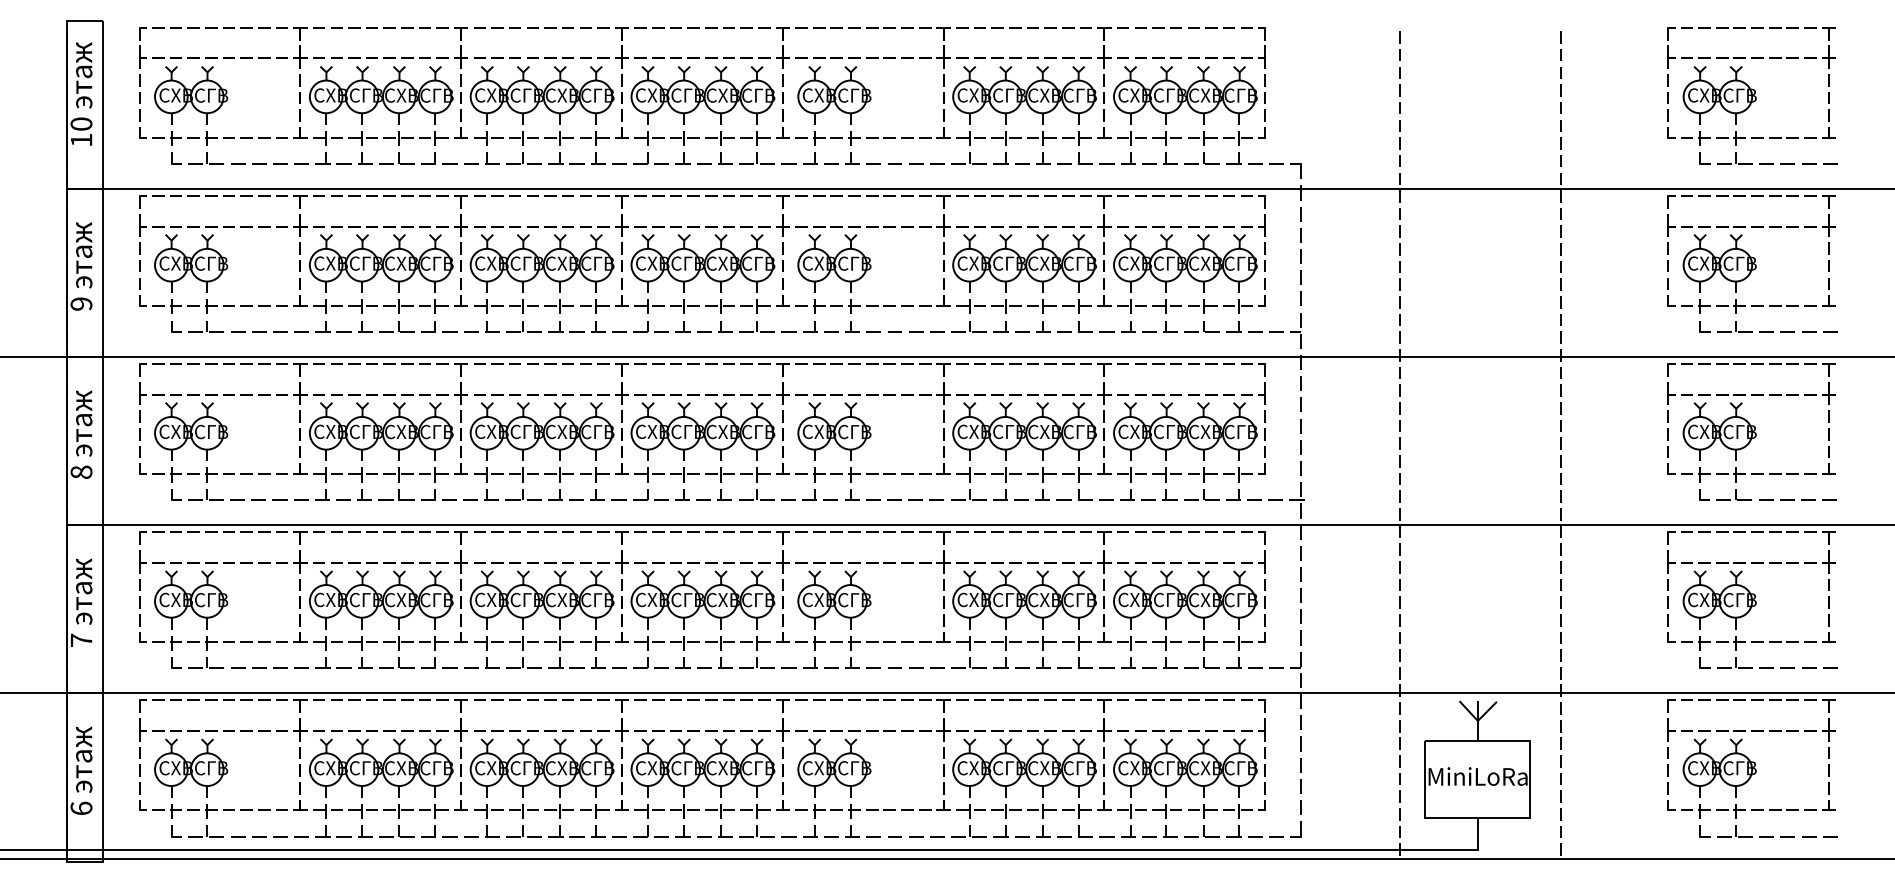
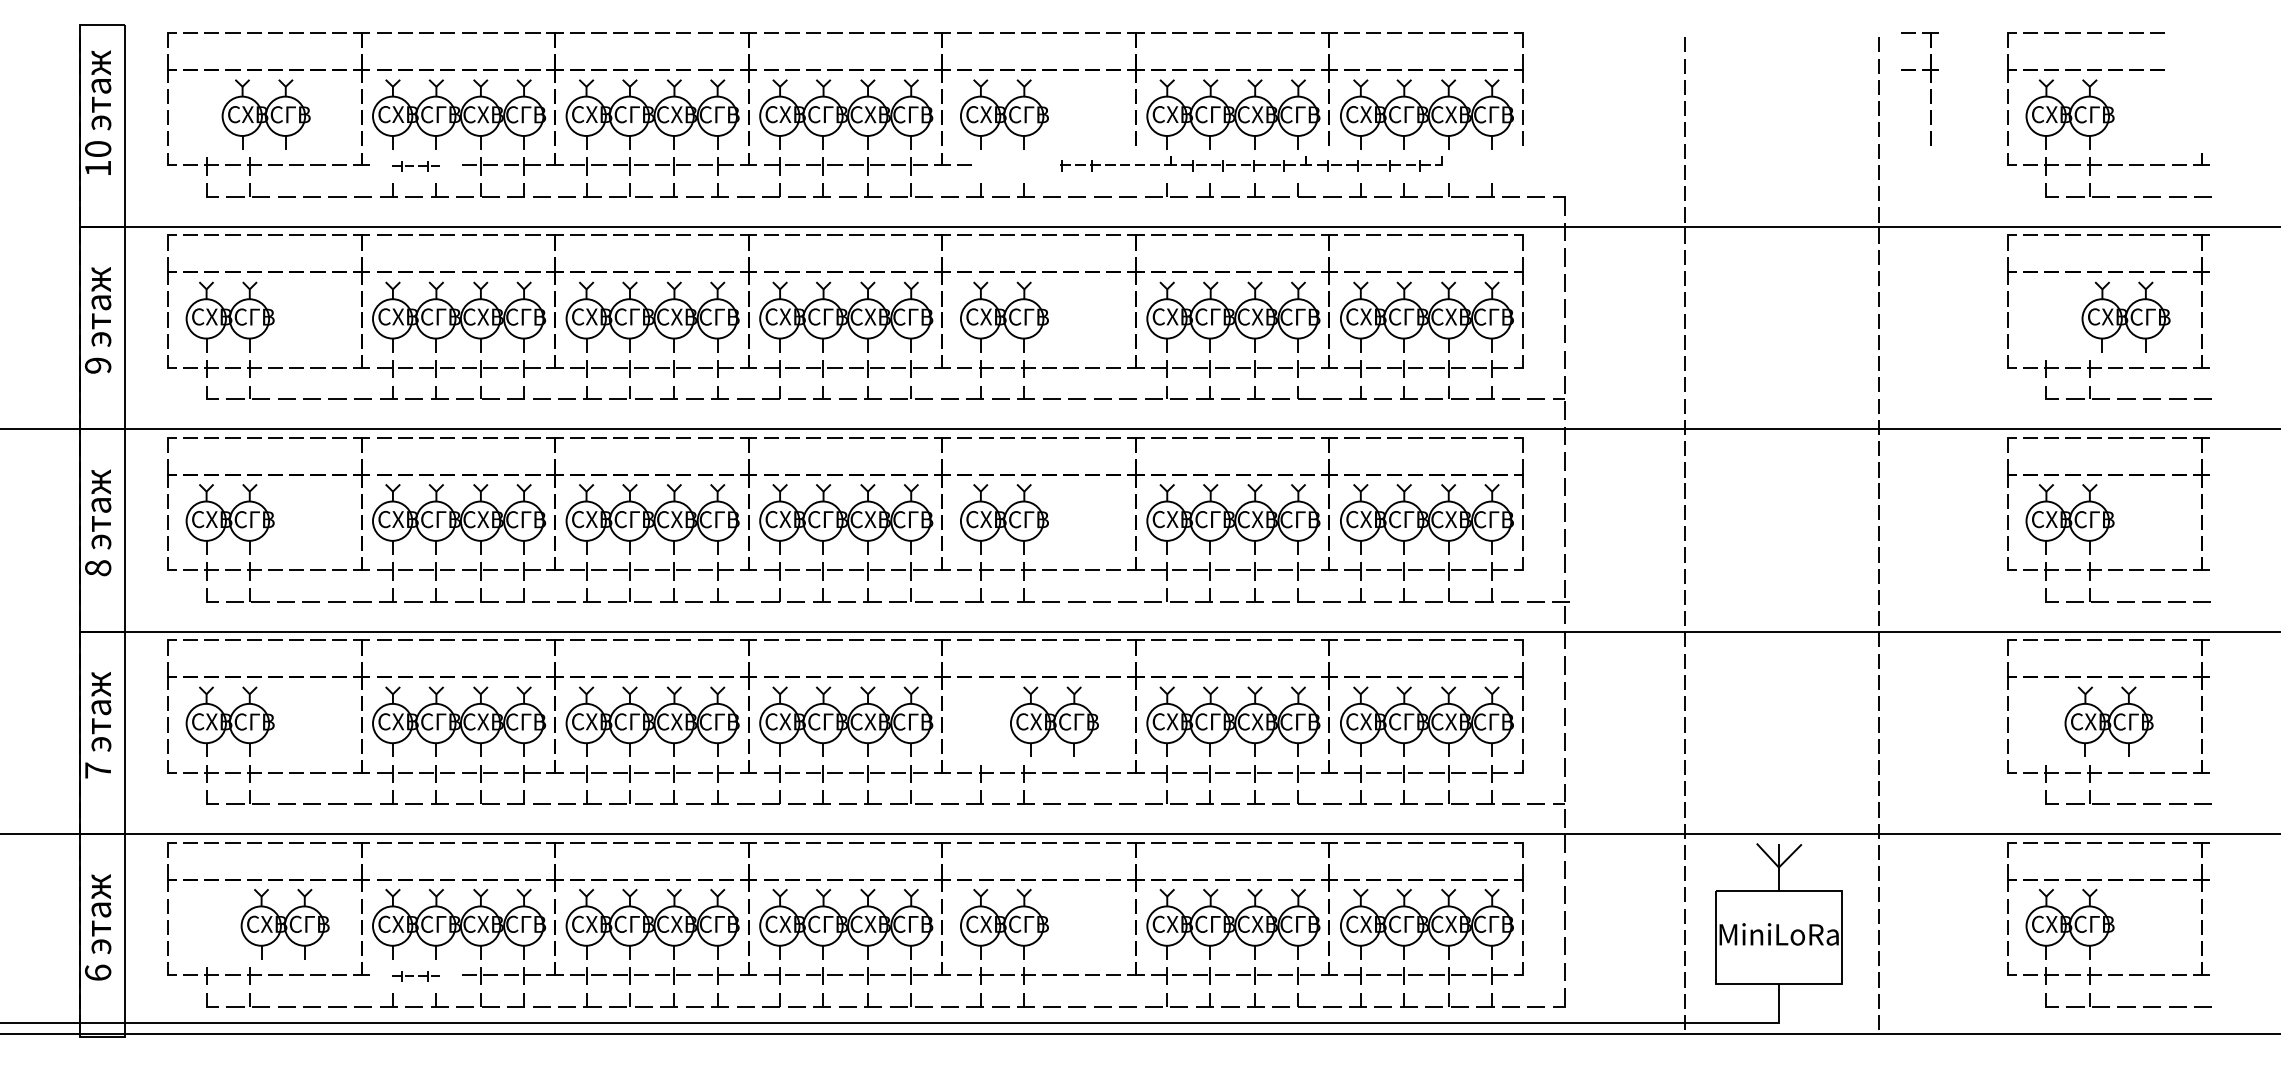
part: (1828, 74) -> (1930, 89), moved
part: (190, 95) -> (265, 114), moved
part: (1039, 136) -> (1251, 164), size x0.7
part: (345, 138) -> (415, 166), size x0.6
part: (1719, 263) -> (2125, 316), moved
part: (834, 599) -> (1054, 721), moved
part: (1719, 599) -> (2108, 721), moved
part: (190, 768) -> (284, 924), moved
part: (345, 810) -> (415, 975), size x0.6

